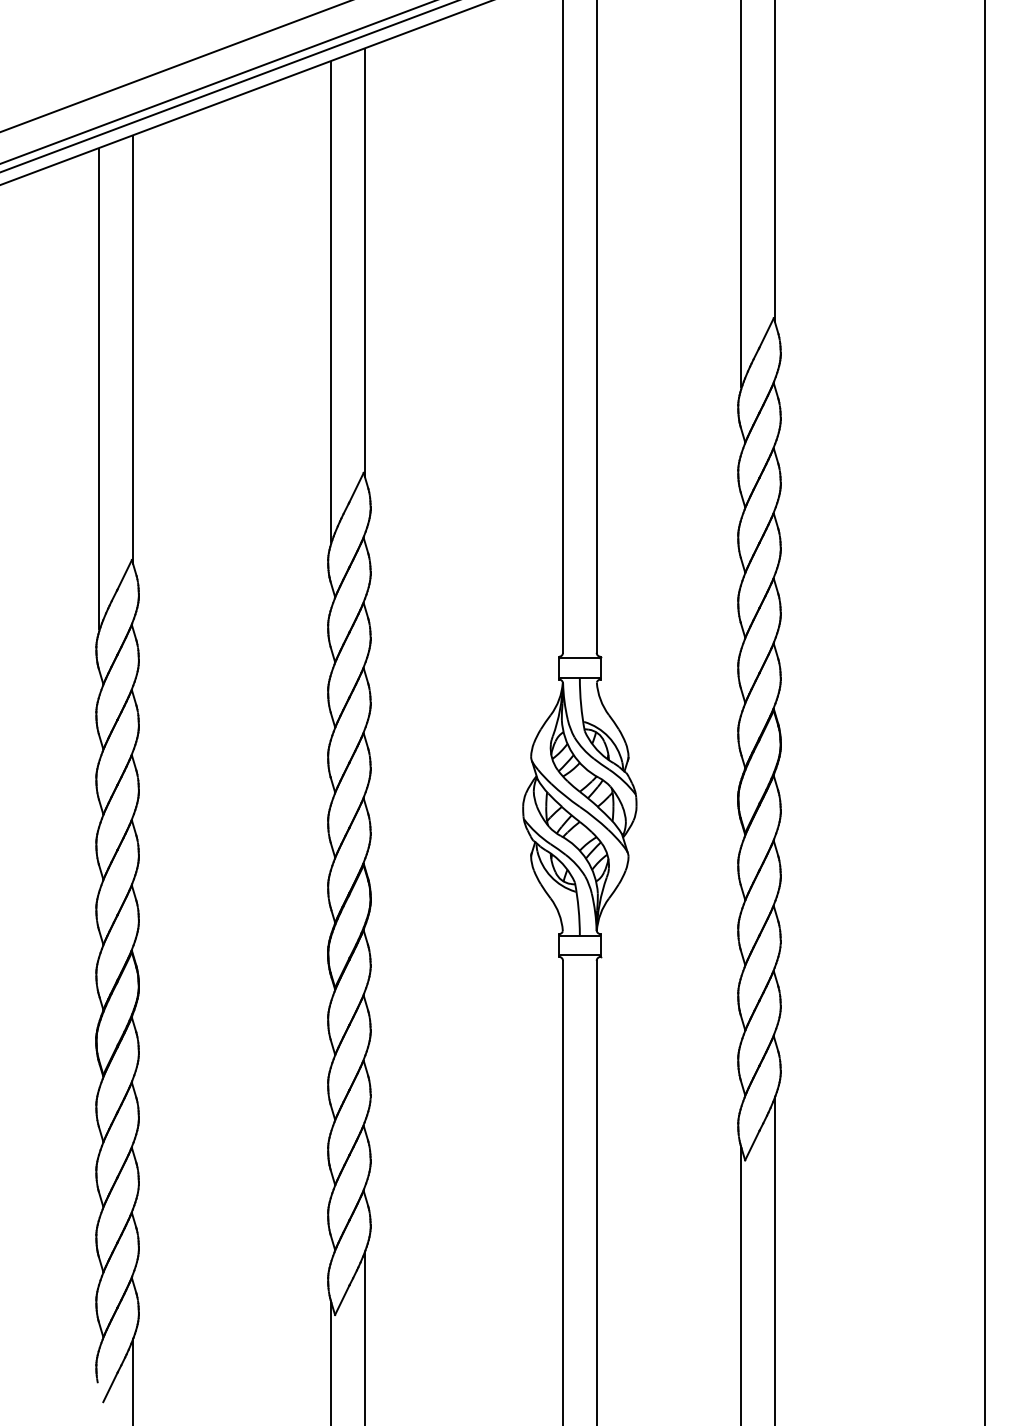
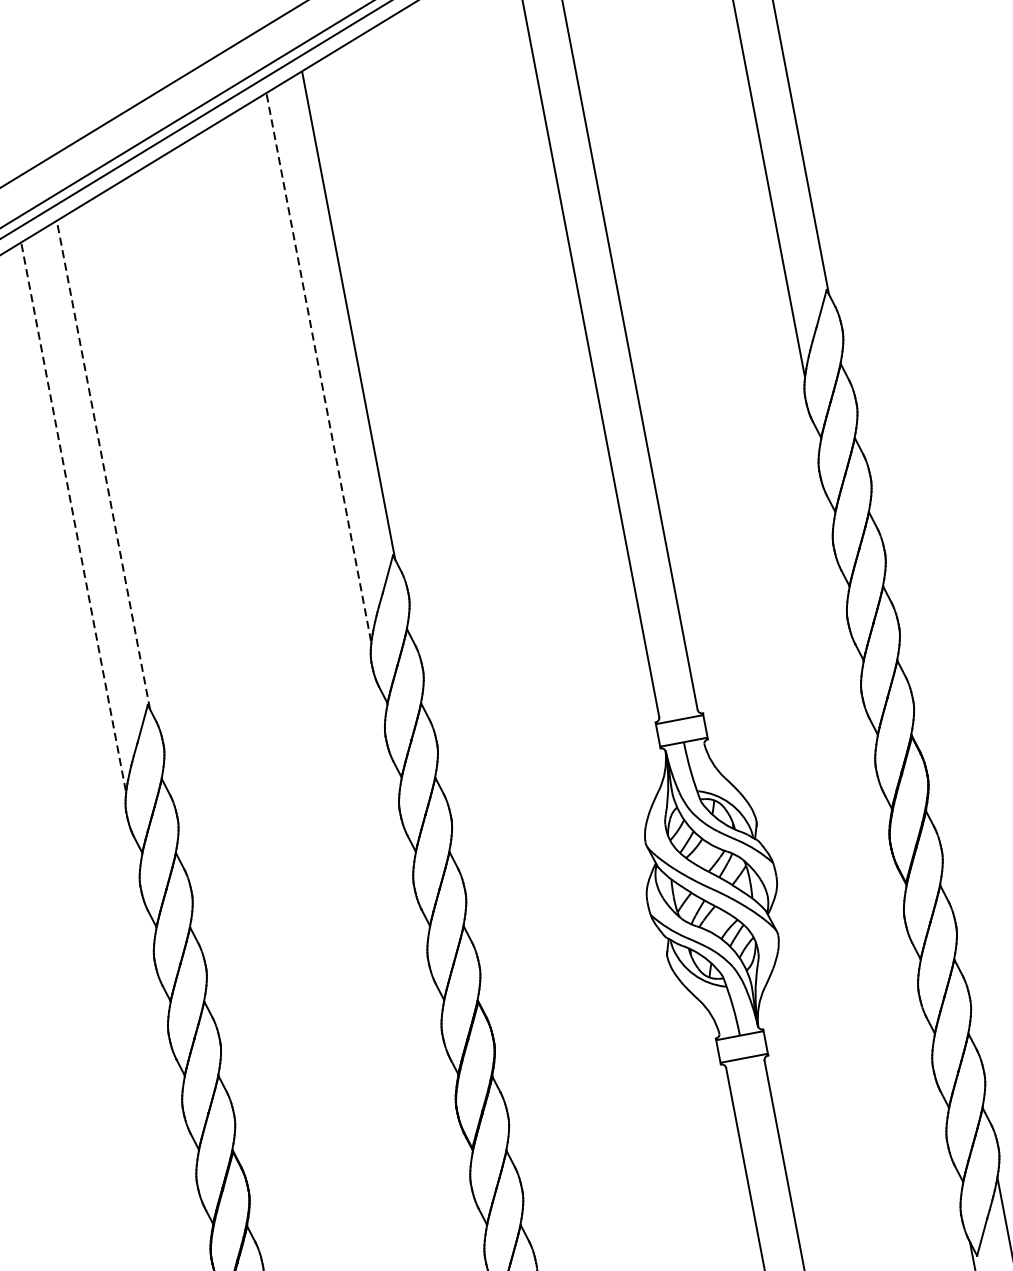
line: (331, 301) -> (319, 367), solid -> dashed
line: (133, 350) -> (104, 465), solid -> dashed
line: (99, 388) -> (73, 516), solid -> dashed

